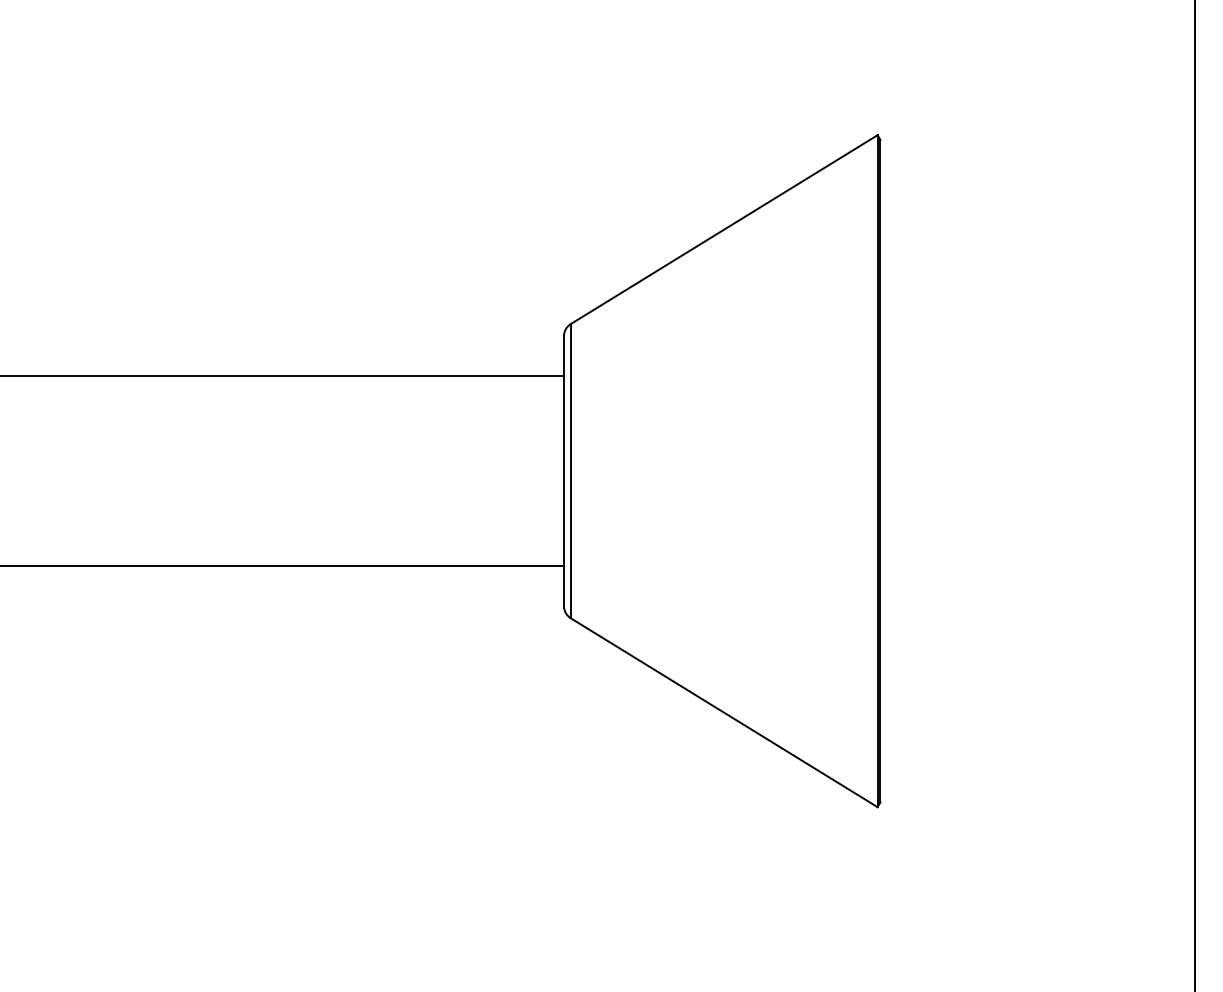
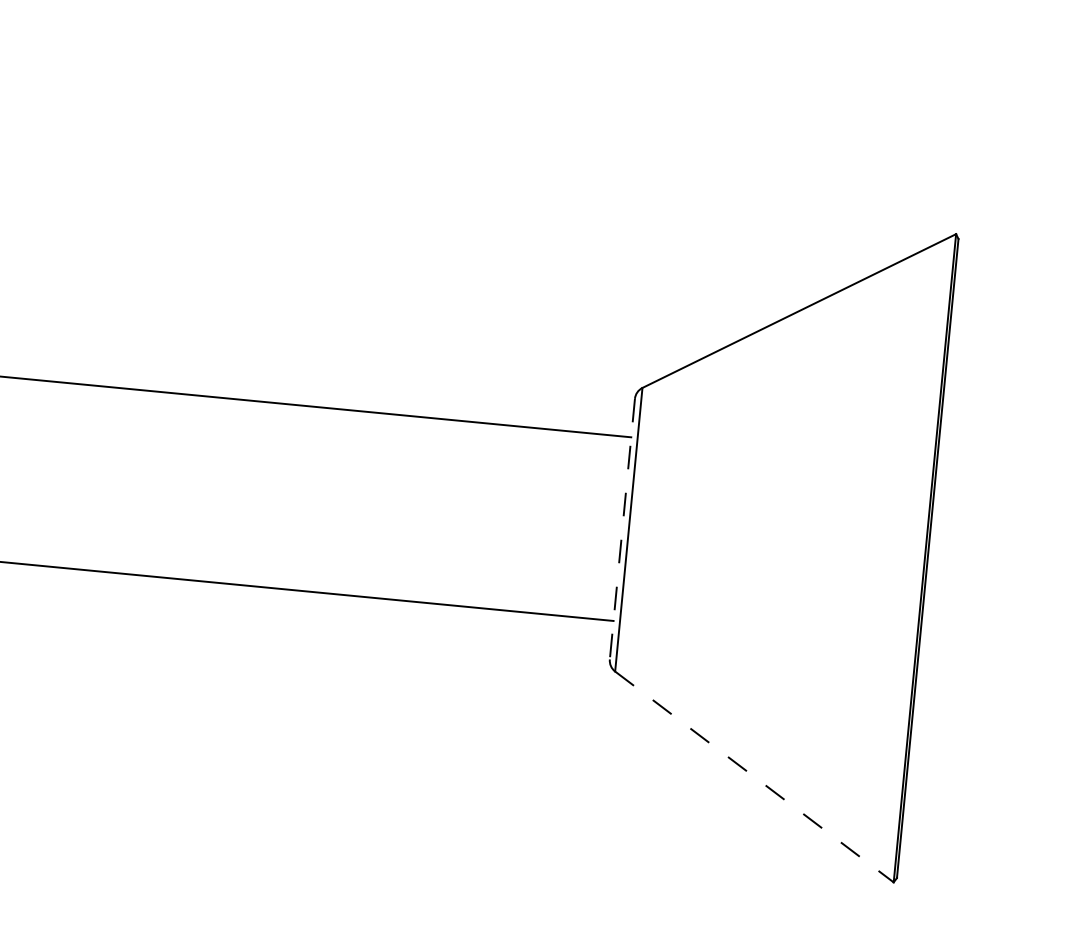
line: (563, 471) -> (621, 529), solid -> dashed
line: (724, 712) -> (754, 776), solid -> dashed

